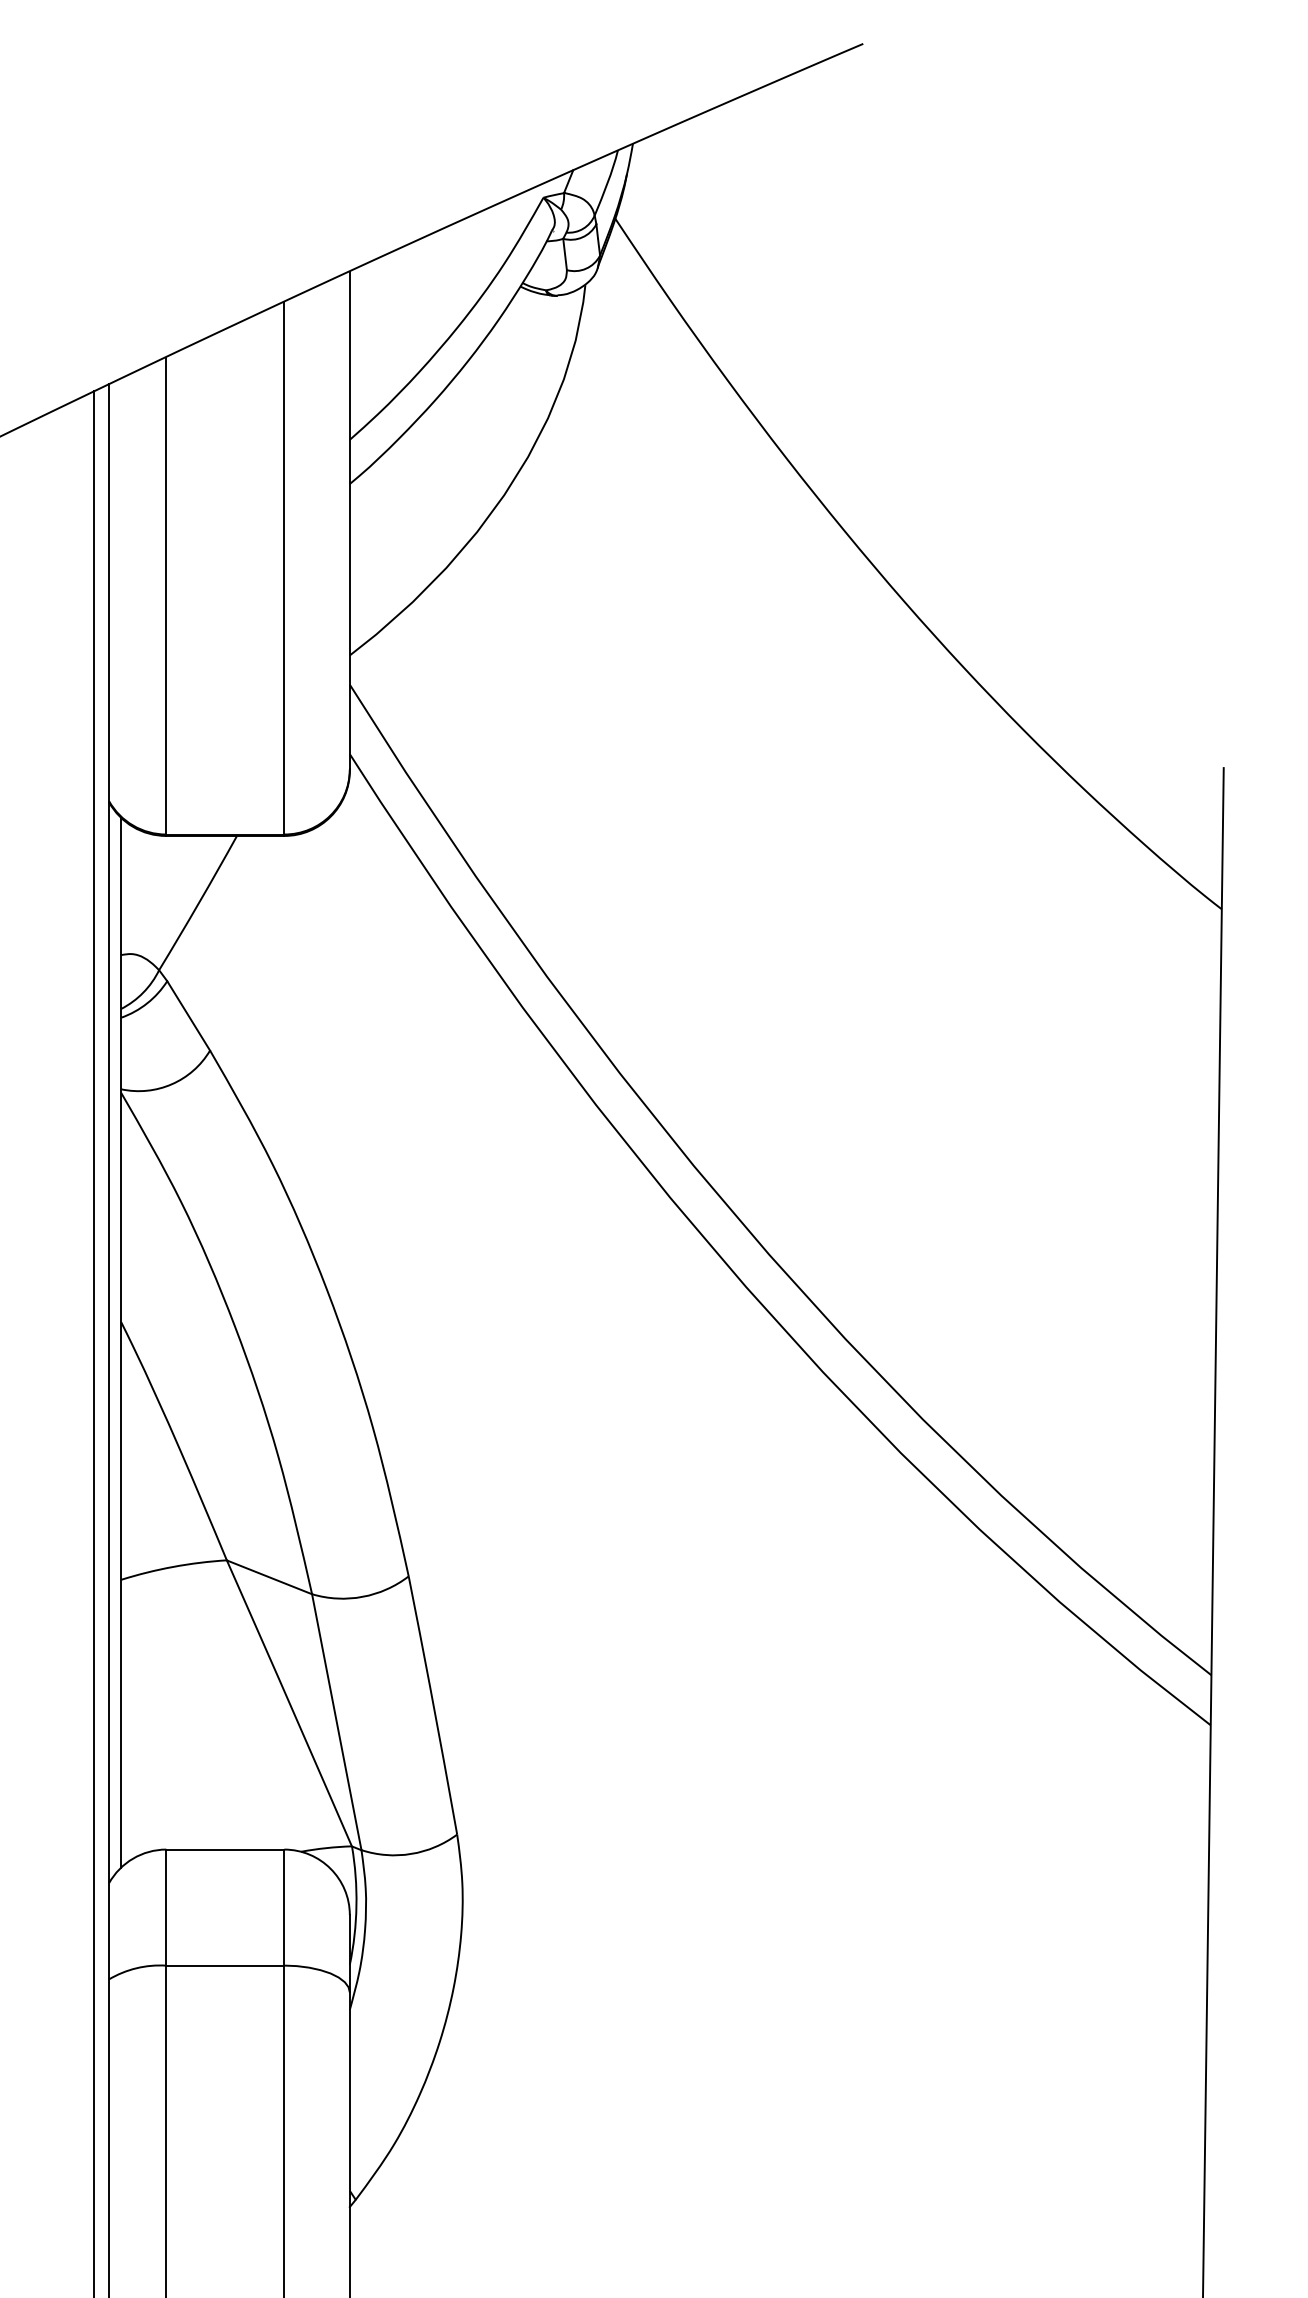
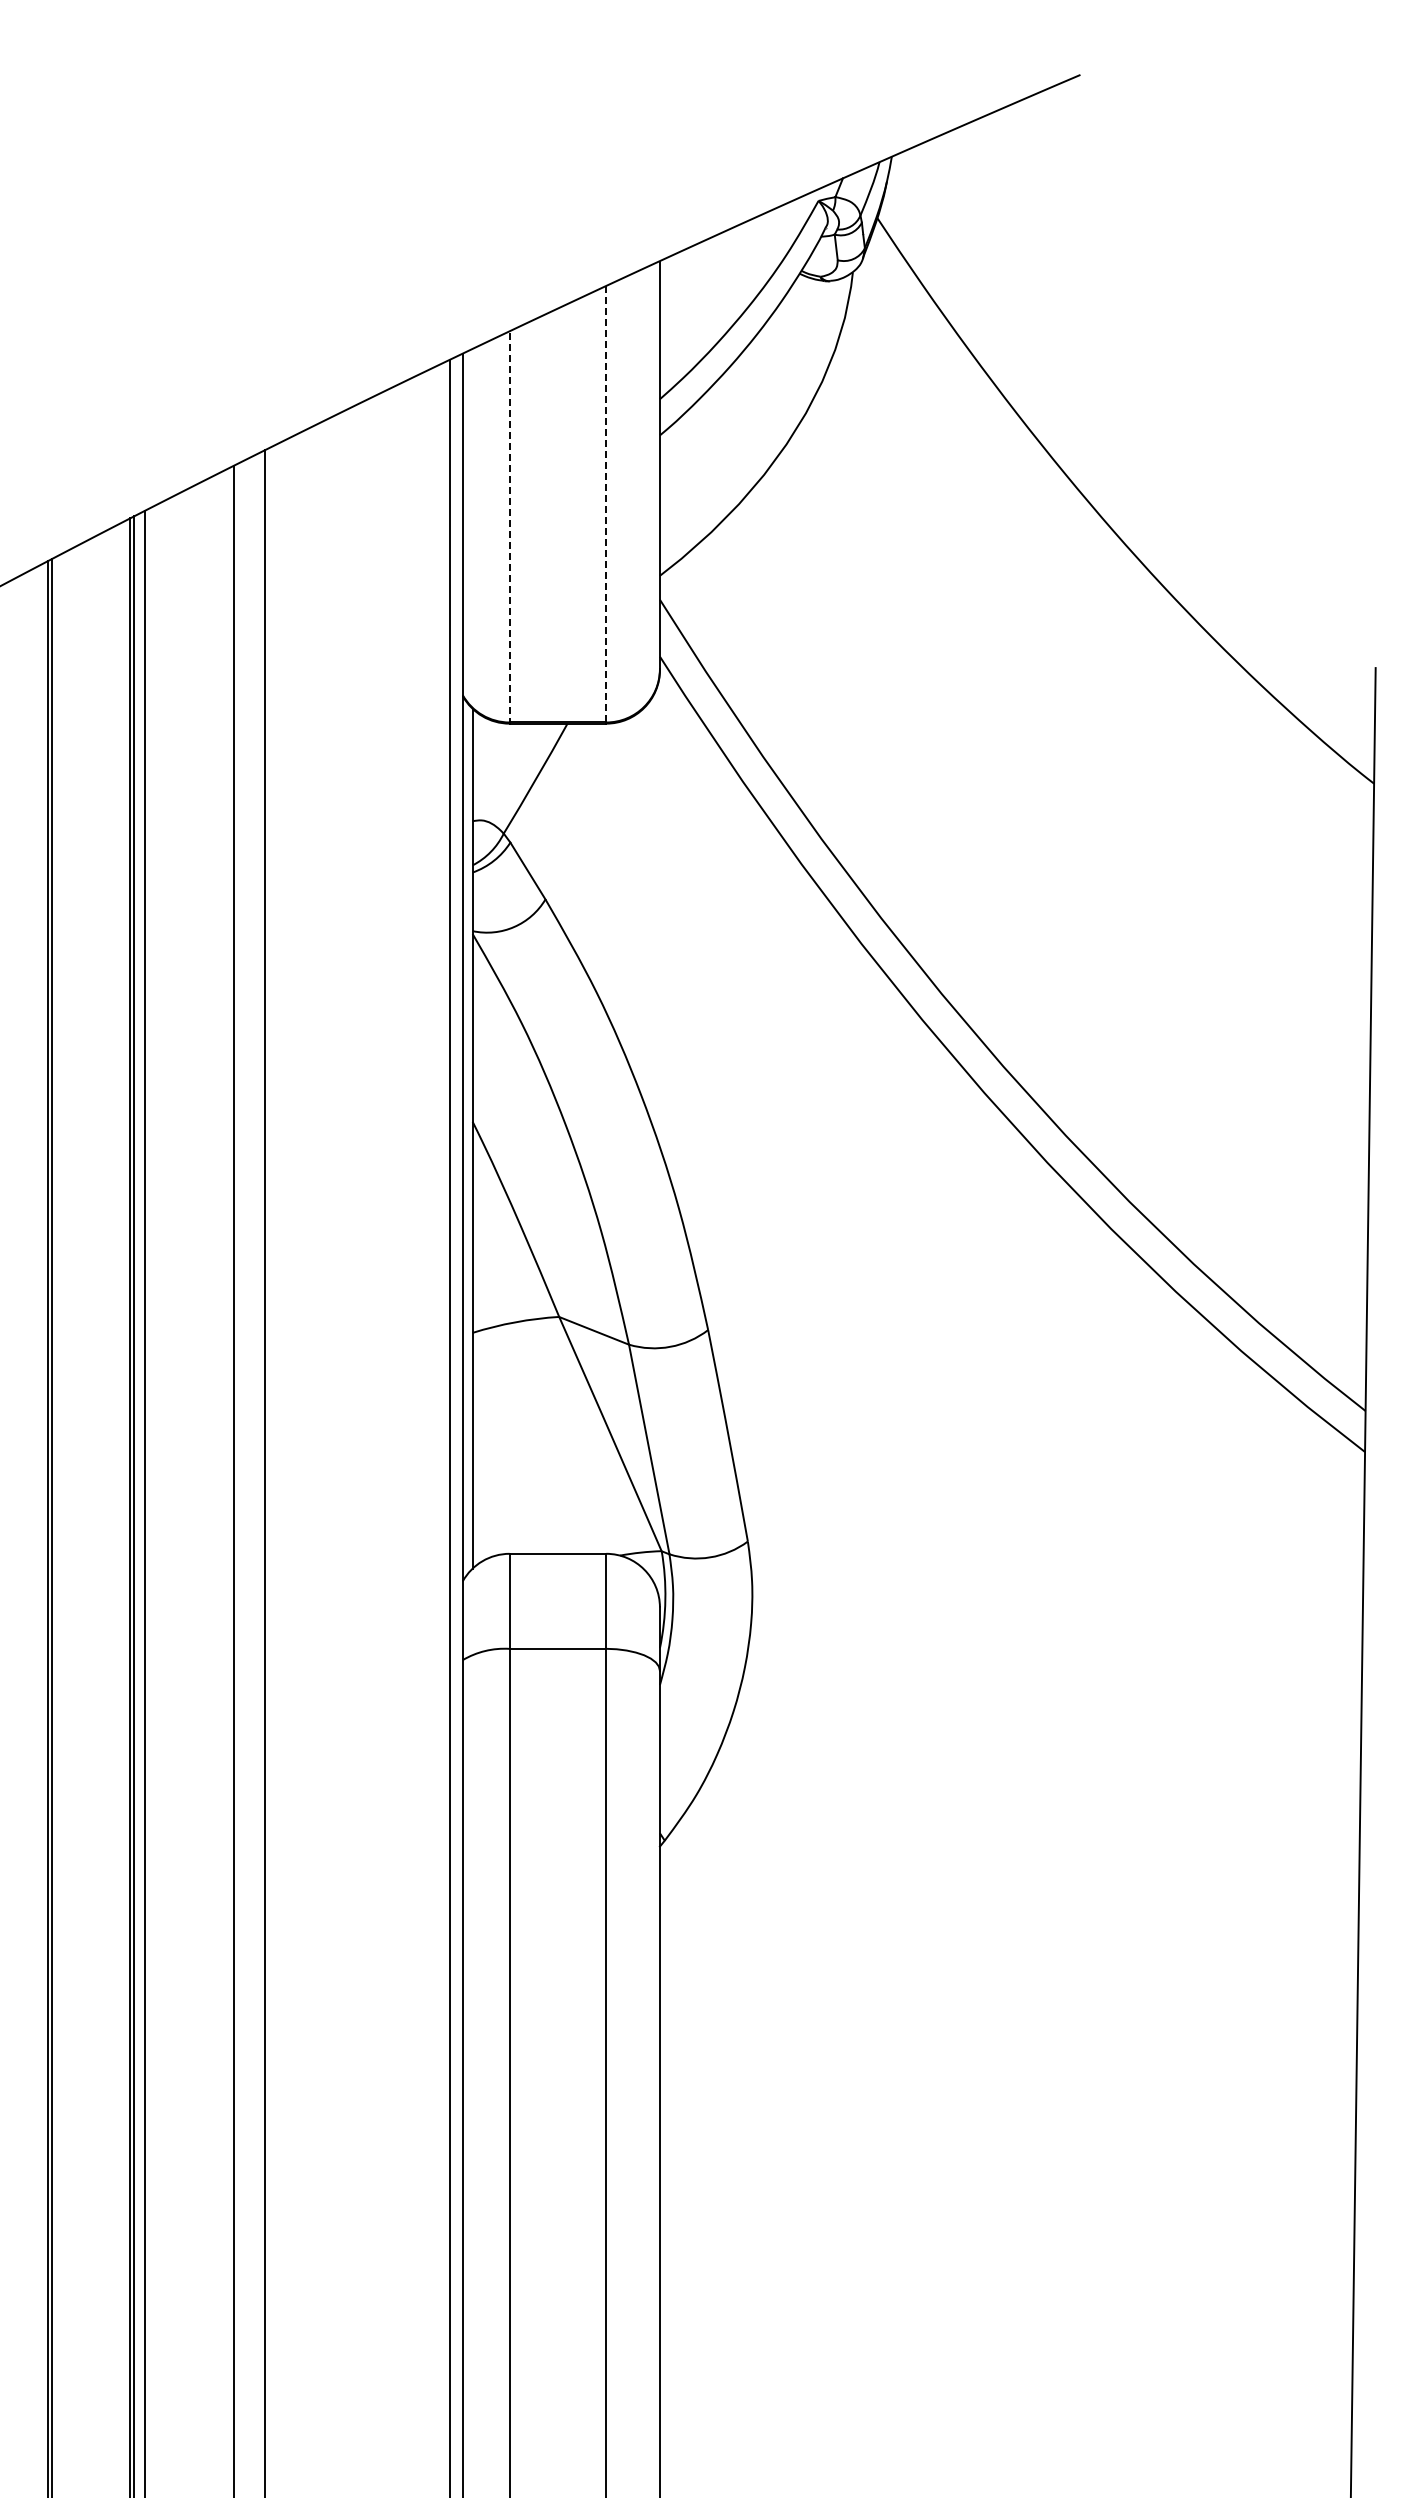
line: (284, 567) -> (606, 503), solid -> dashed
line: (166, 596) -> (509, 527), solid -> dashed

